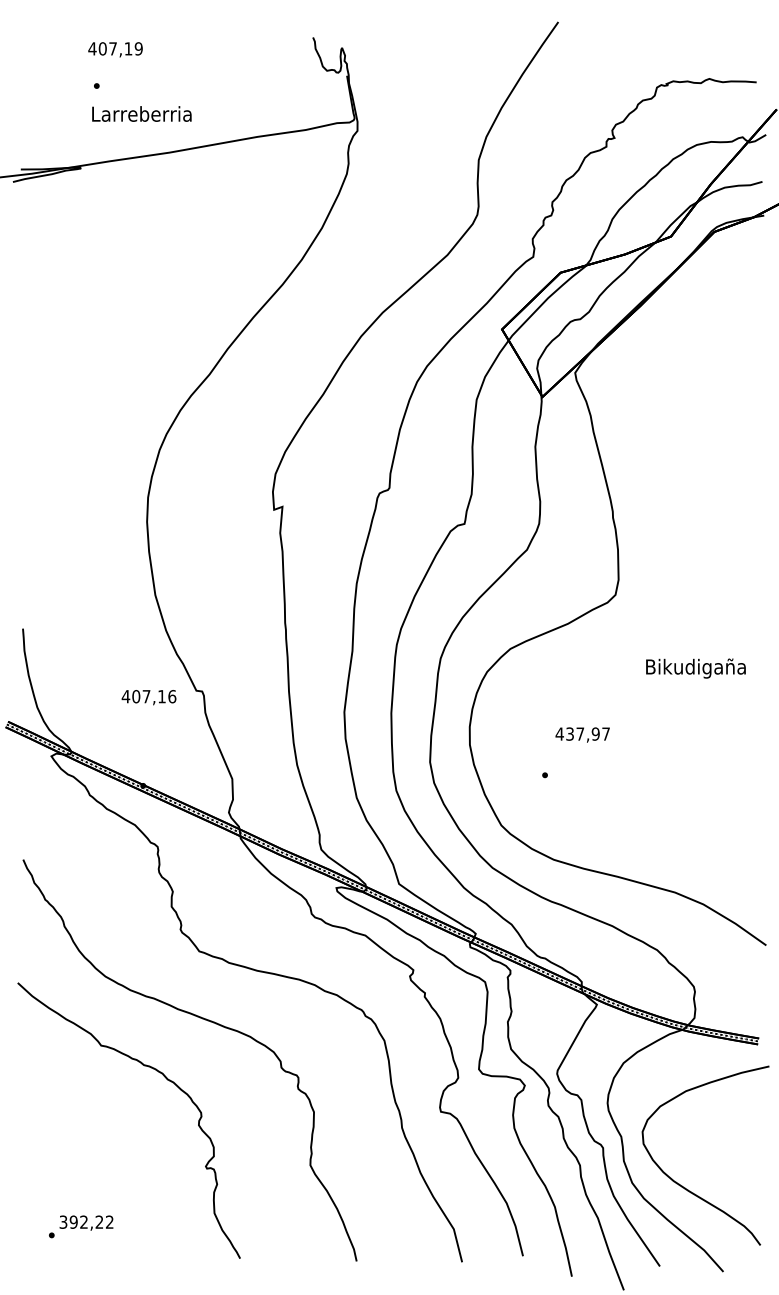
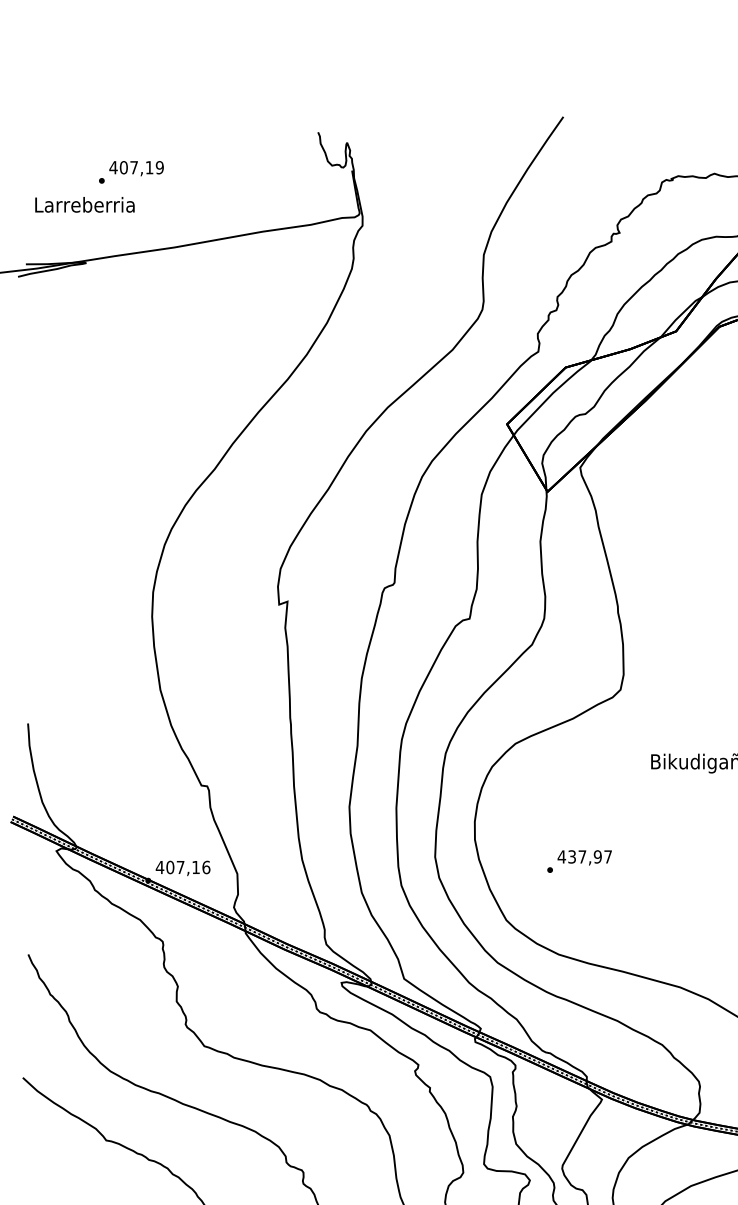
text: (115, 49) -> (136, 168), moved
text: (141, 113) -> (84, 204), moved
text: (148, 697) -> (182, 868), moved
text: (582, 734) -> (584, 857), moved

